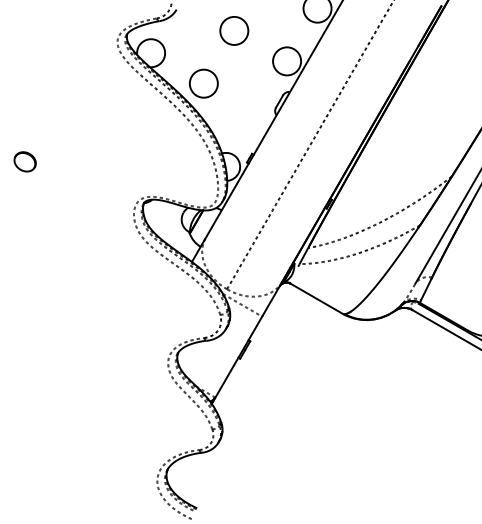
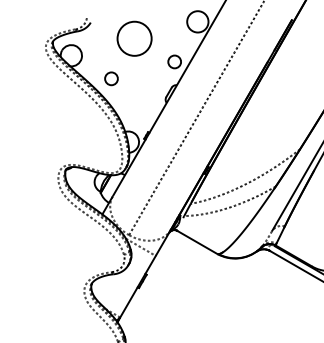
circle: (234, 30) -> (134, 38), size x1.6
circle: (287, 61) -> (175, 62), size x0.6
circle: (203, 83) -> (111, 78), size x0.6

